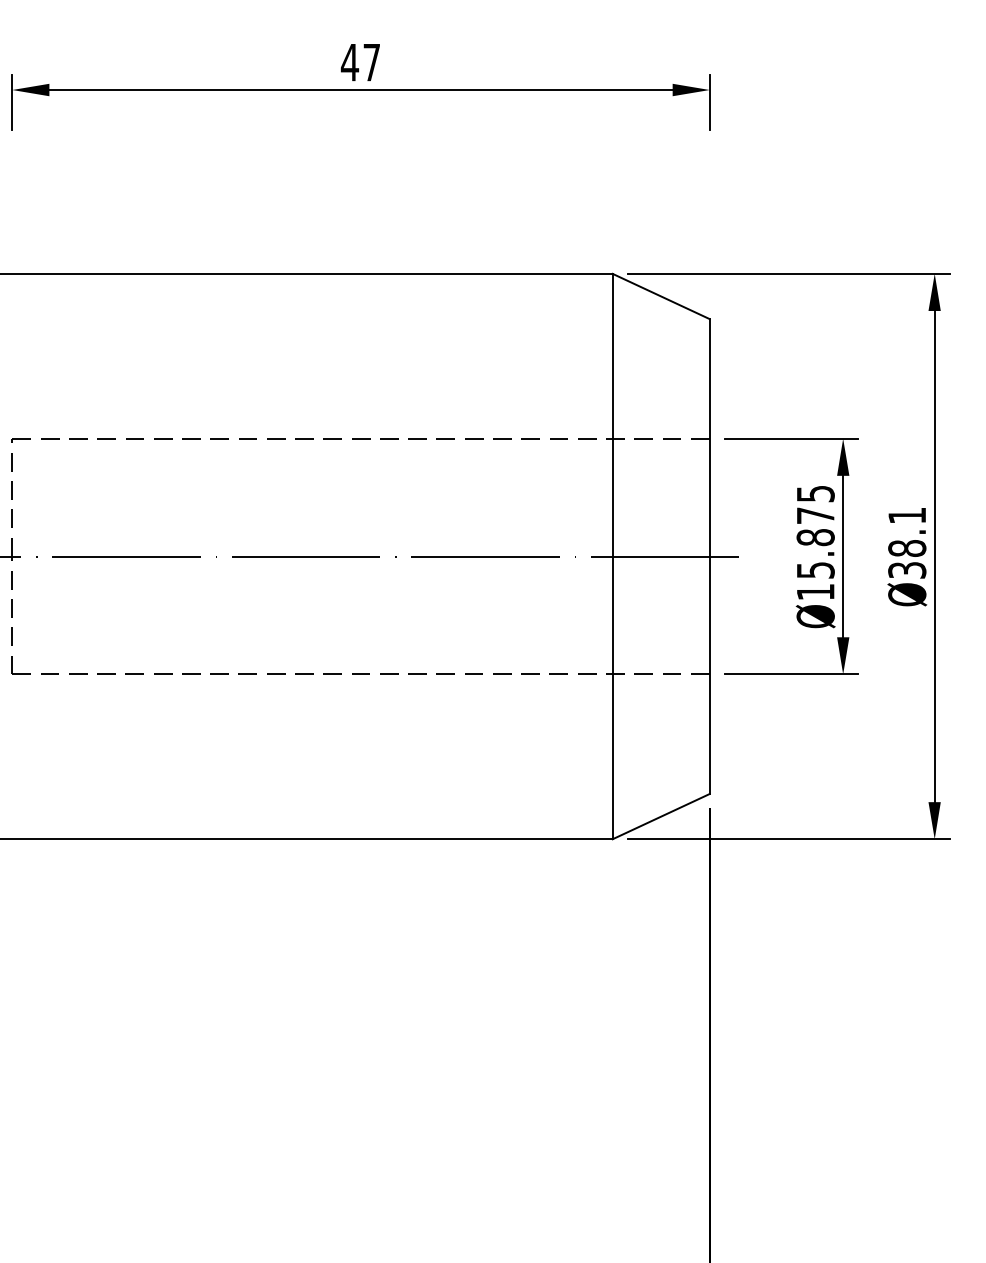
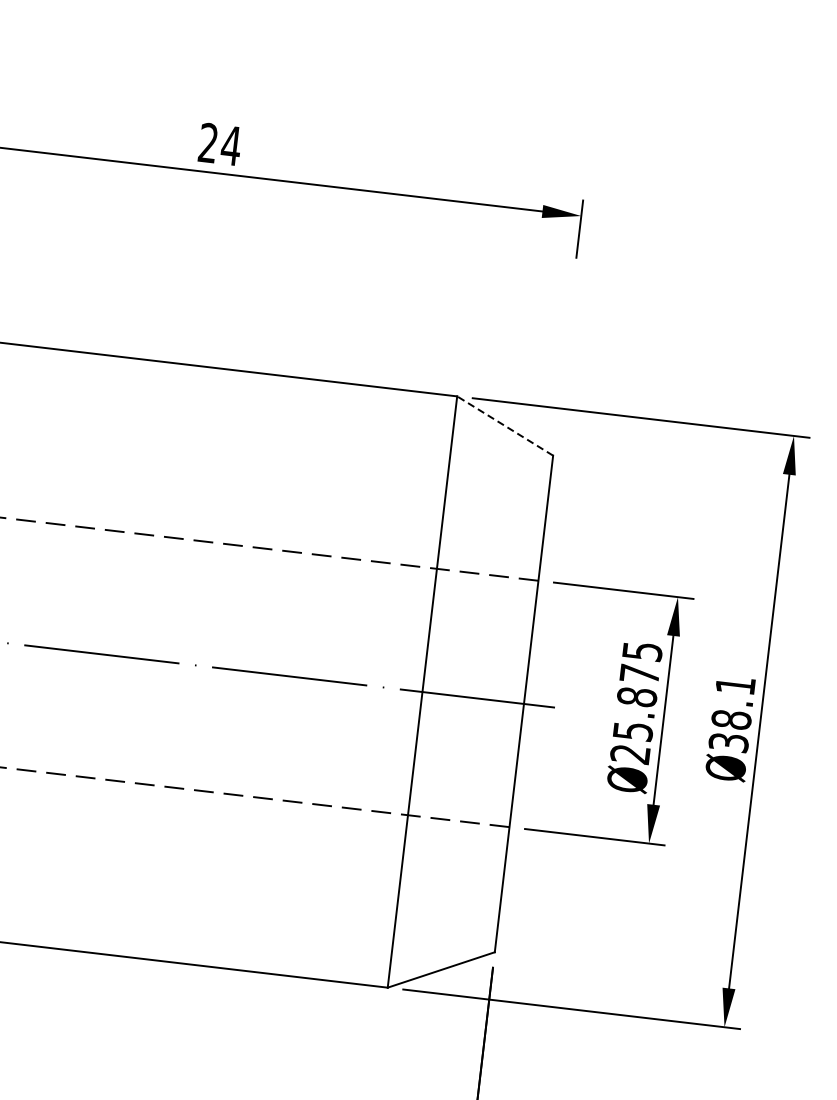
text: (360, 62) -> (219, 144), 47 -> 24
line: (661, 296) -> (505, 426), solid -> dashed
text: (815, 592) -> (630, 754), Ø15.875 -> Ø25.875

